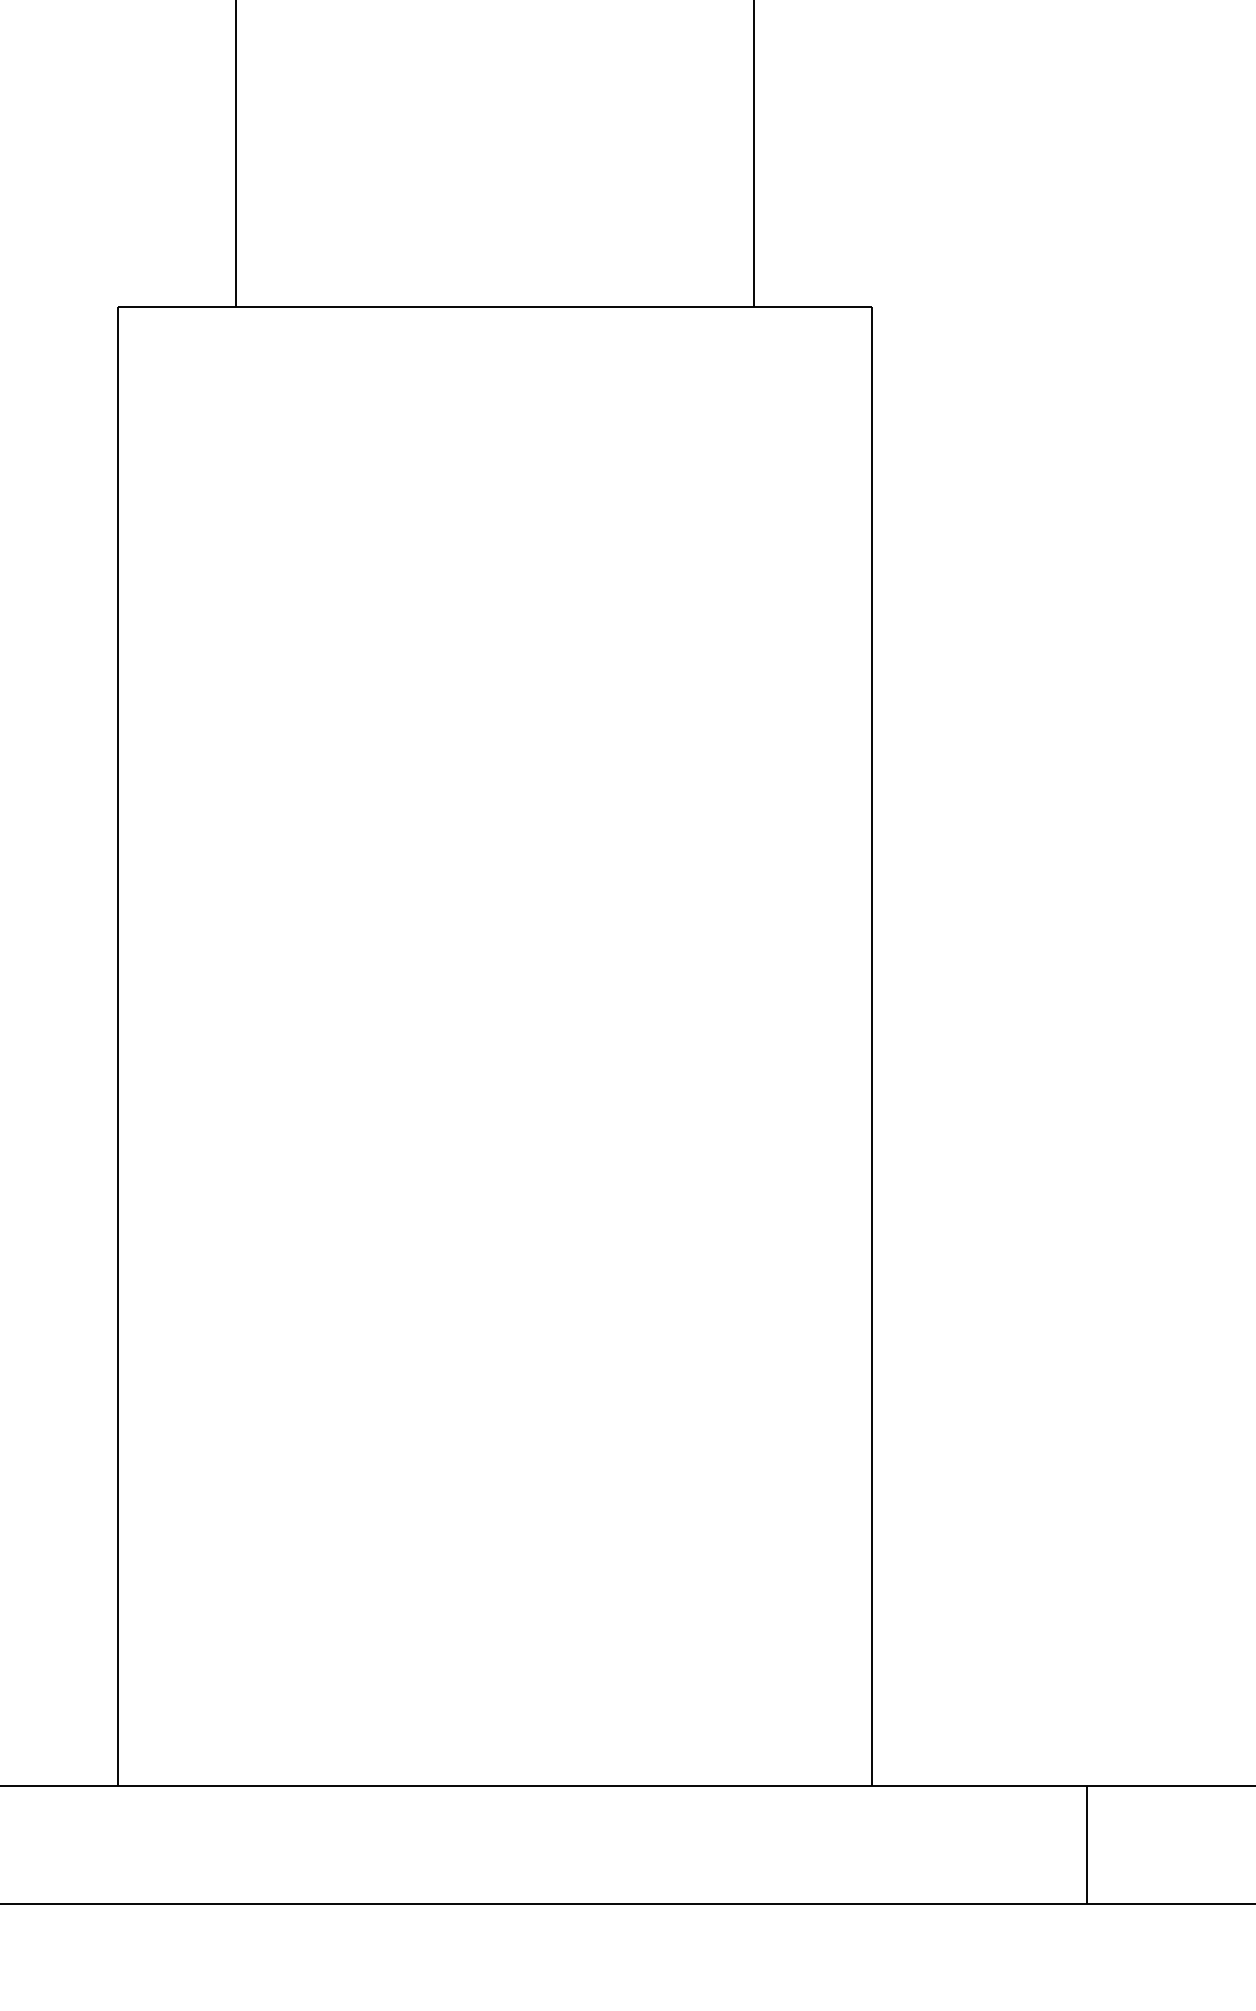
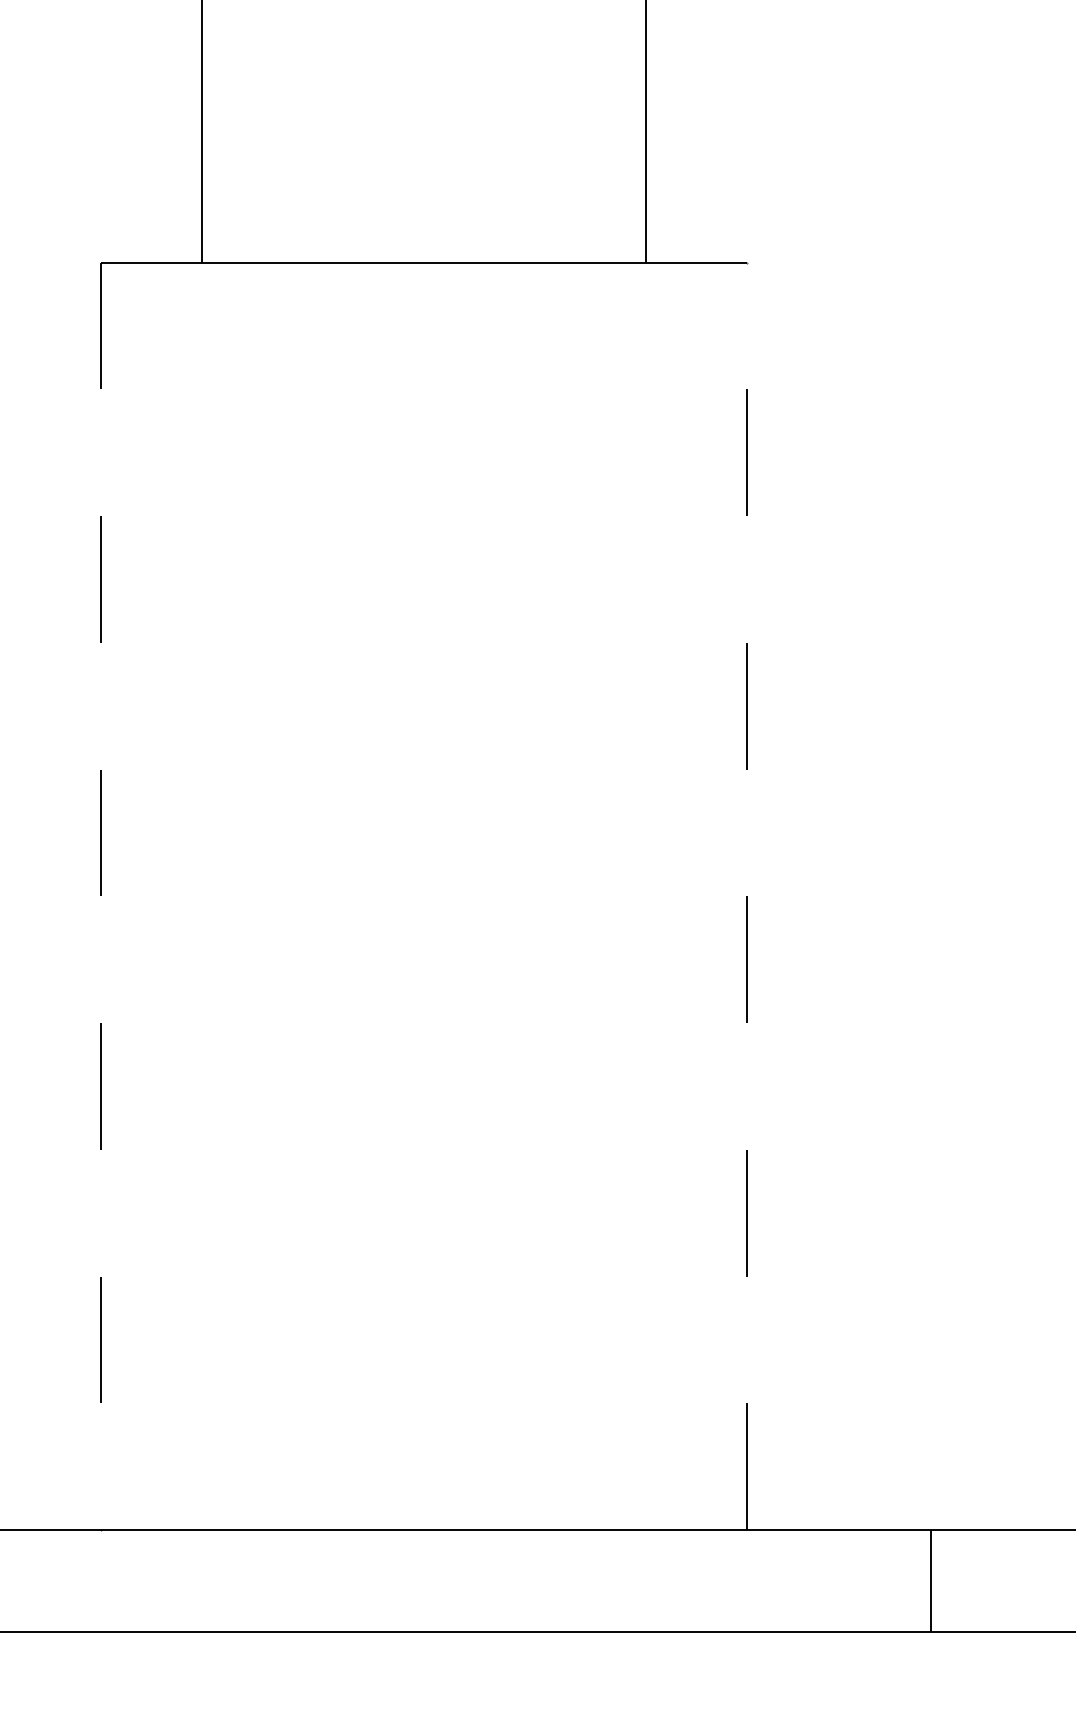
line: (117, 1046) -> (100, 896), solid -> dashed
line: (872, 1046) -> (747, 896), solid -> dashed

